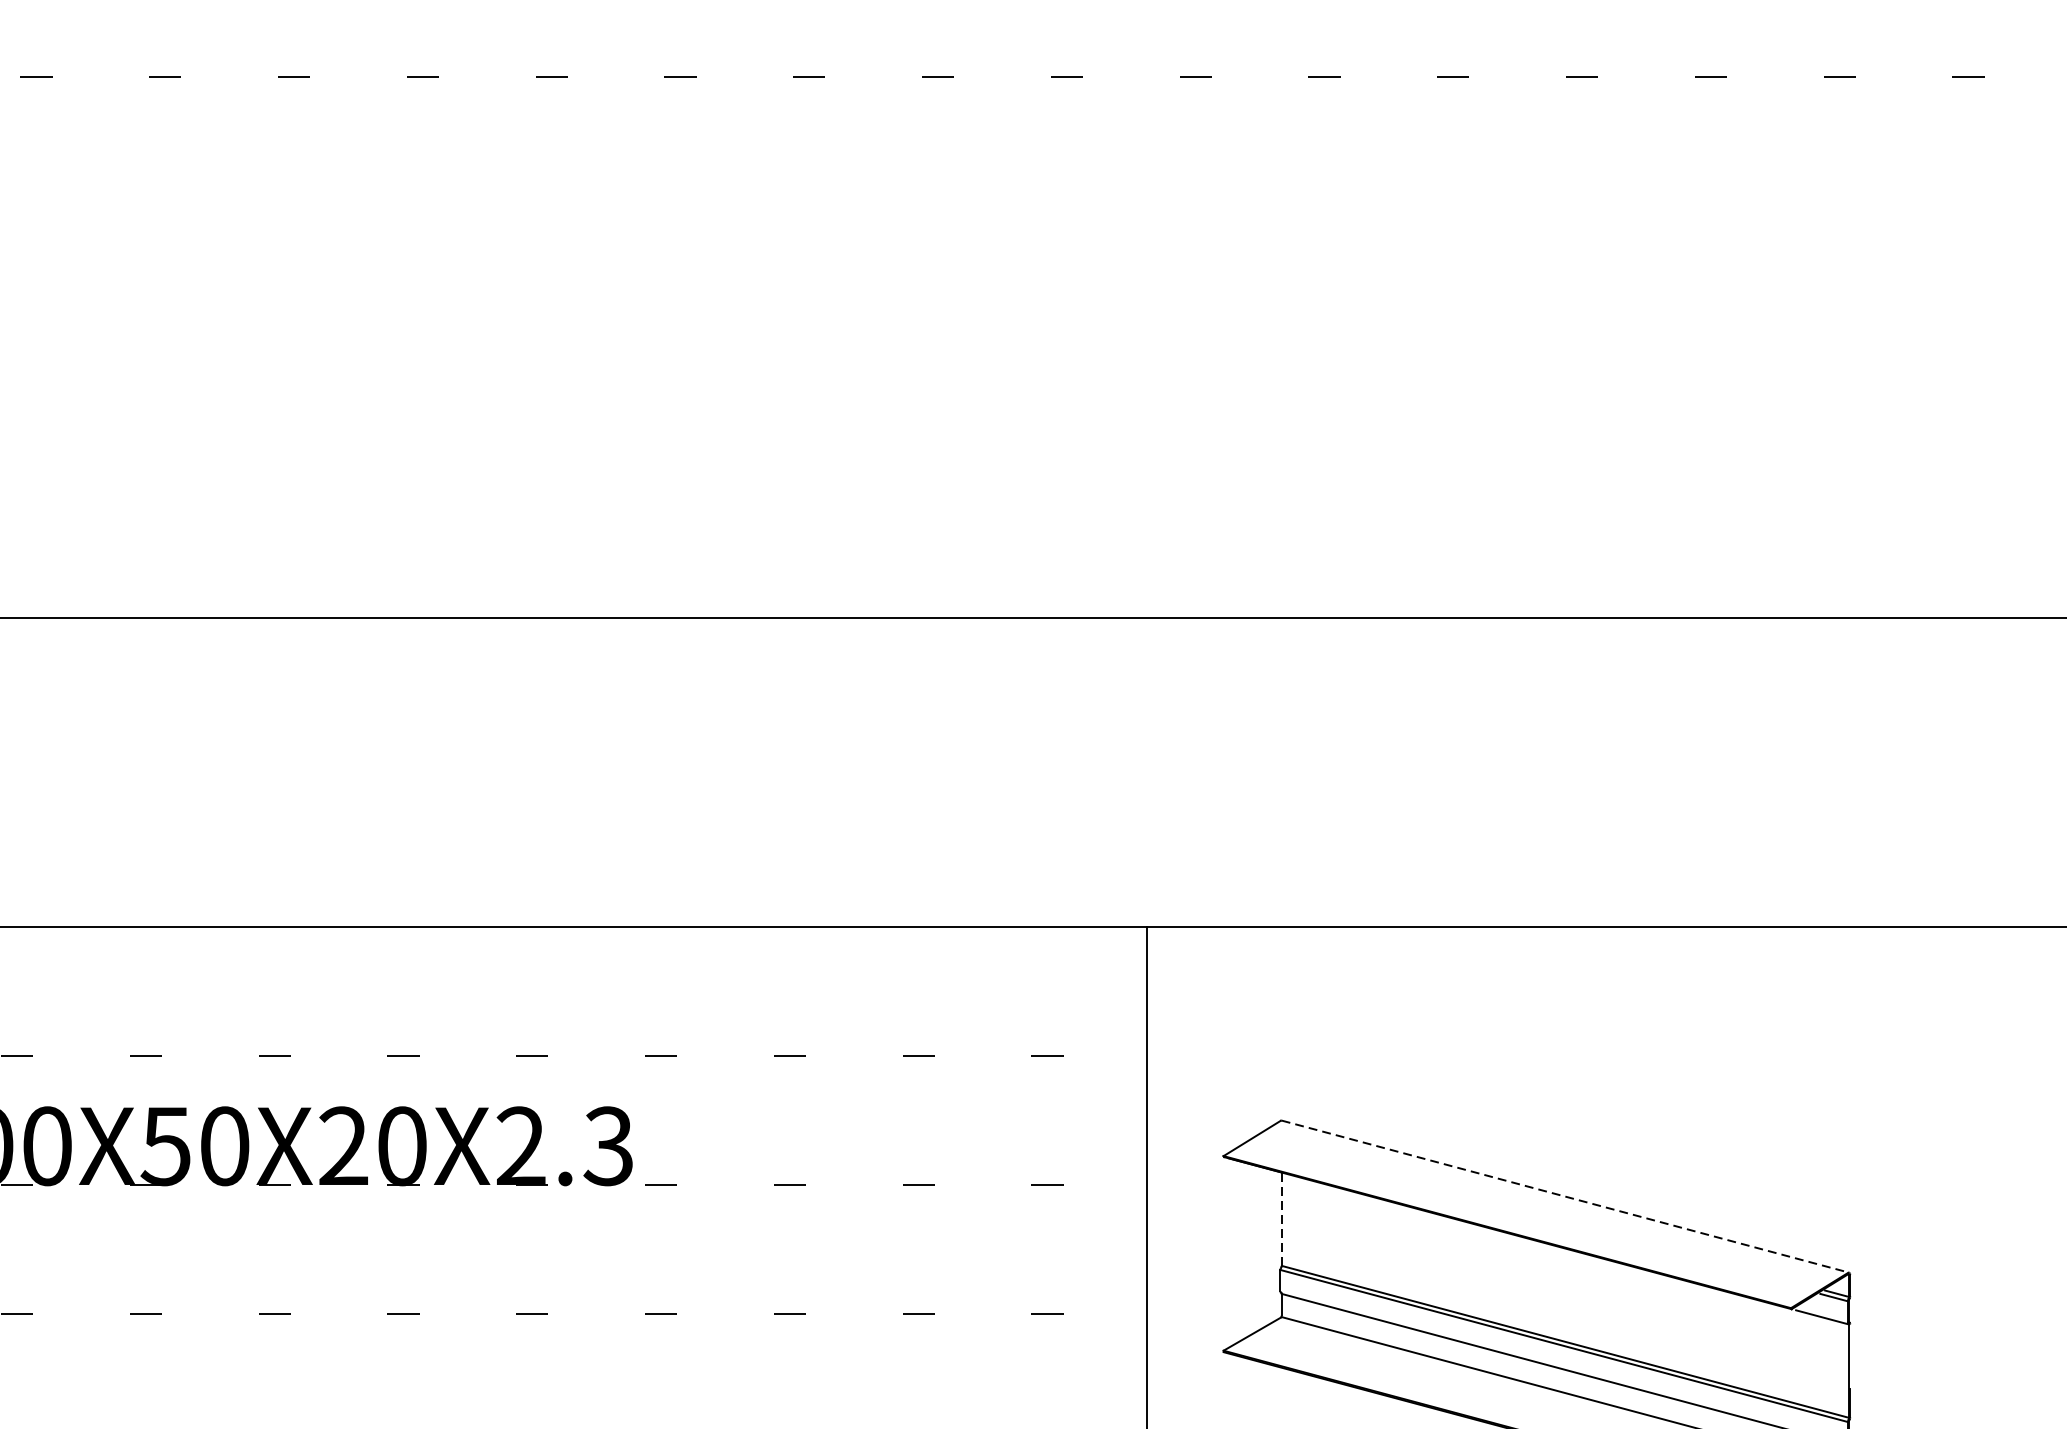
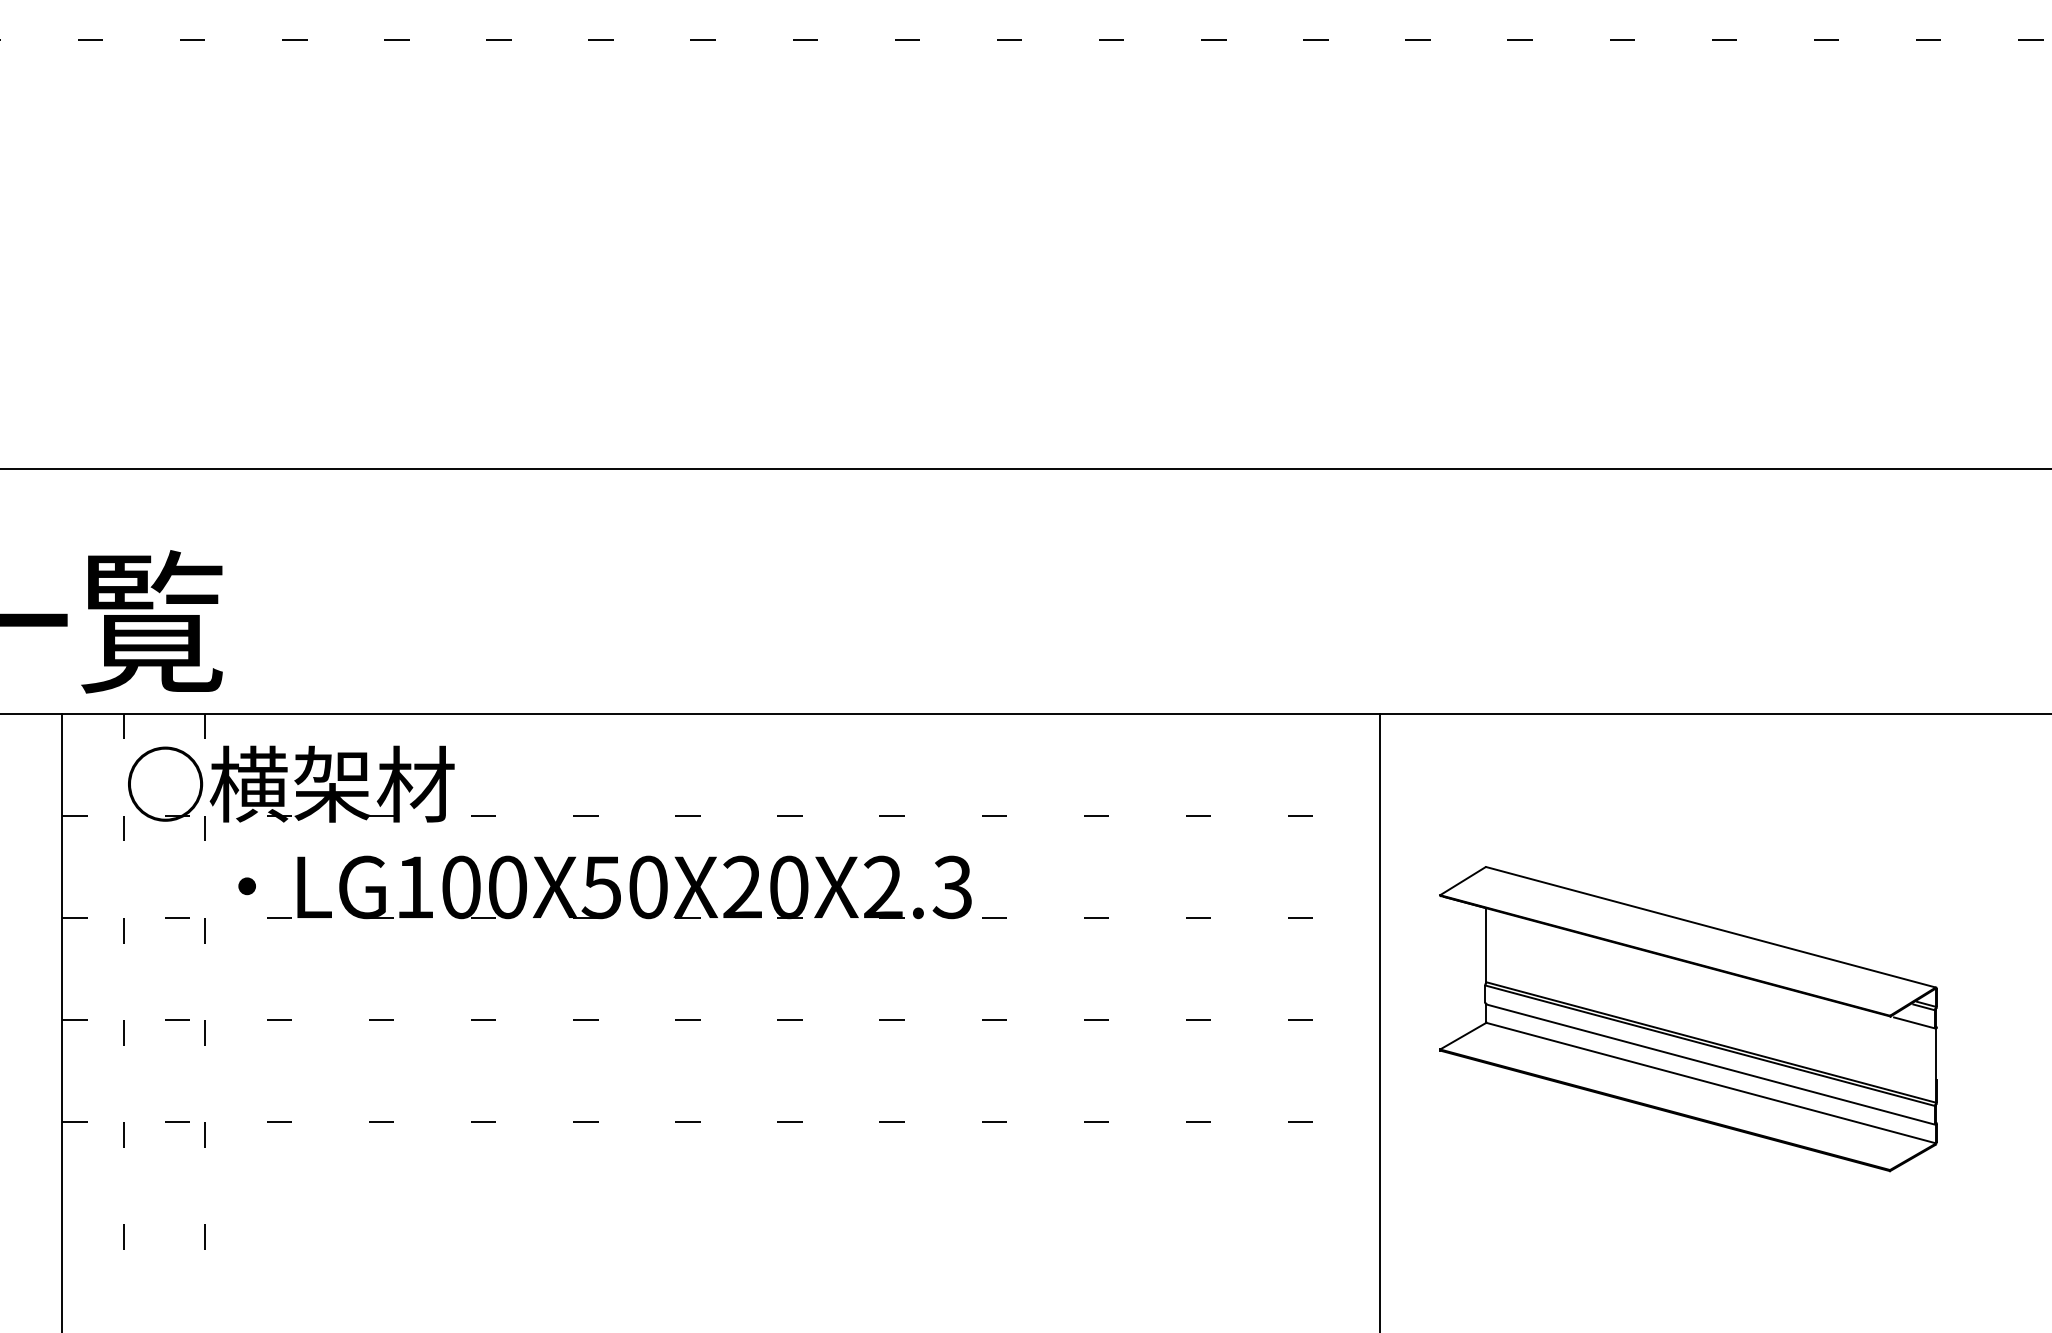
line: (1565, 1196) -> (1711, 927), dashed -> solid
line: (1282, 1219) -> (1486, 945), dashed -> solid

